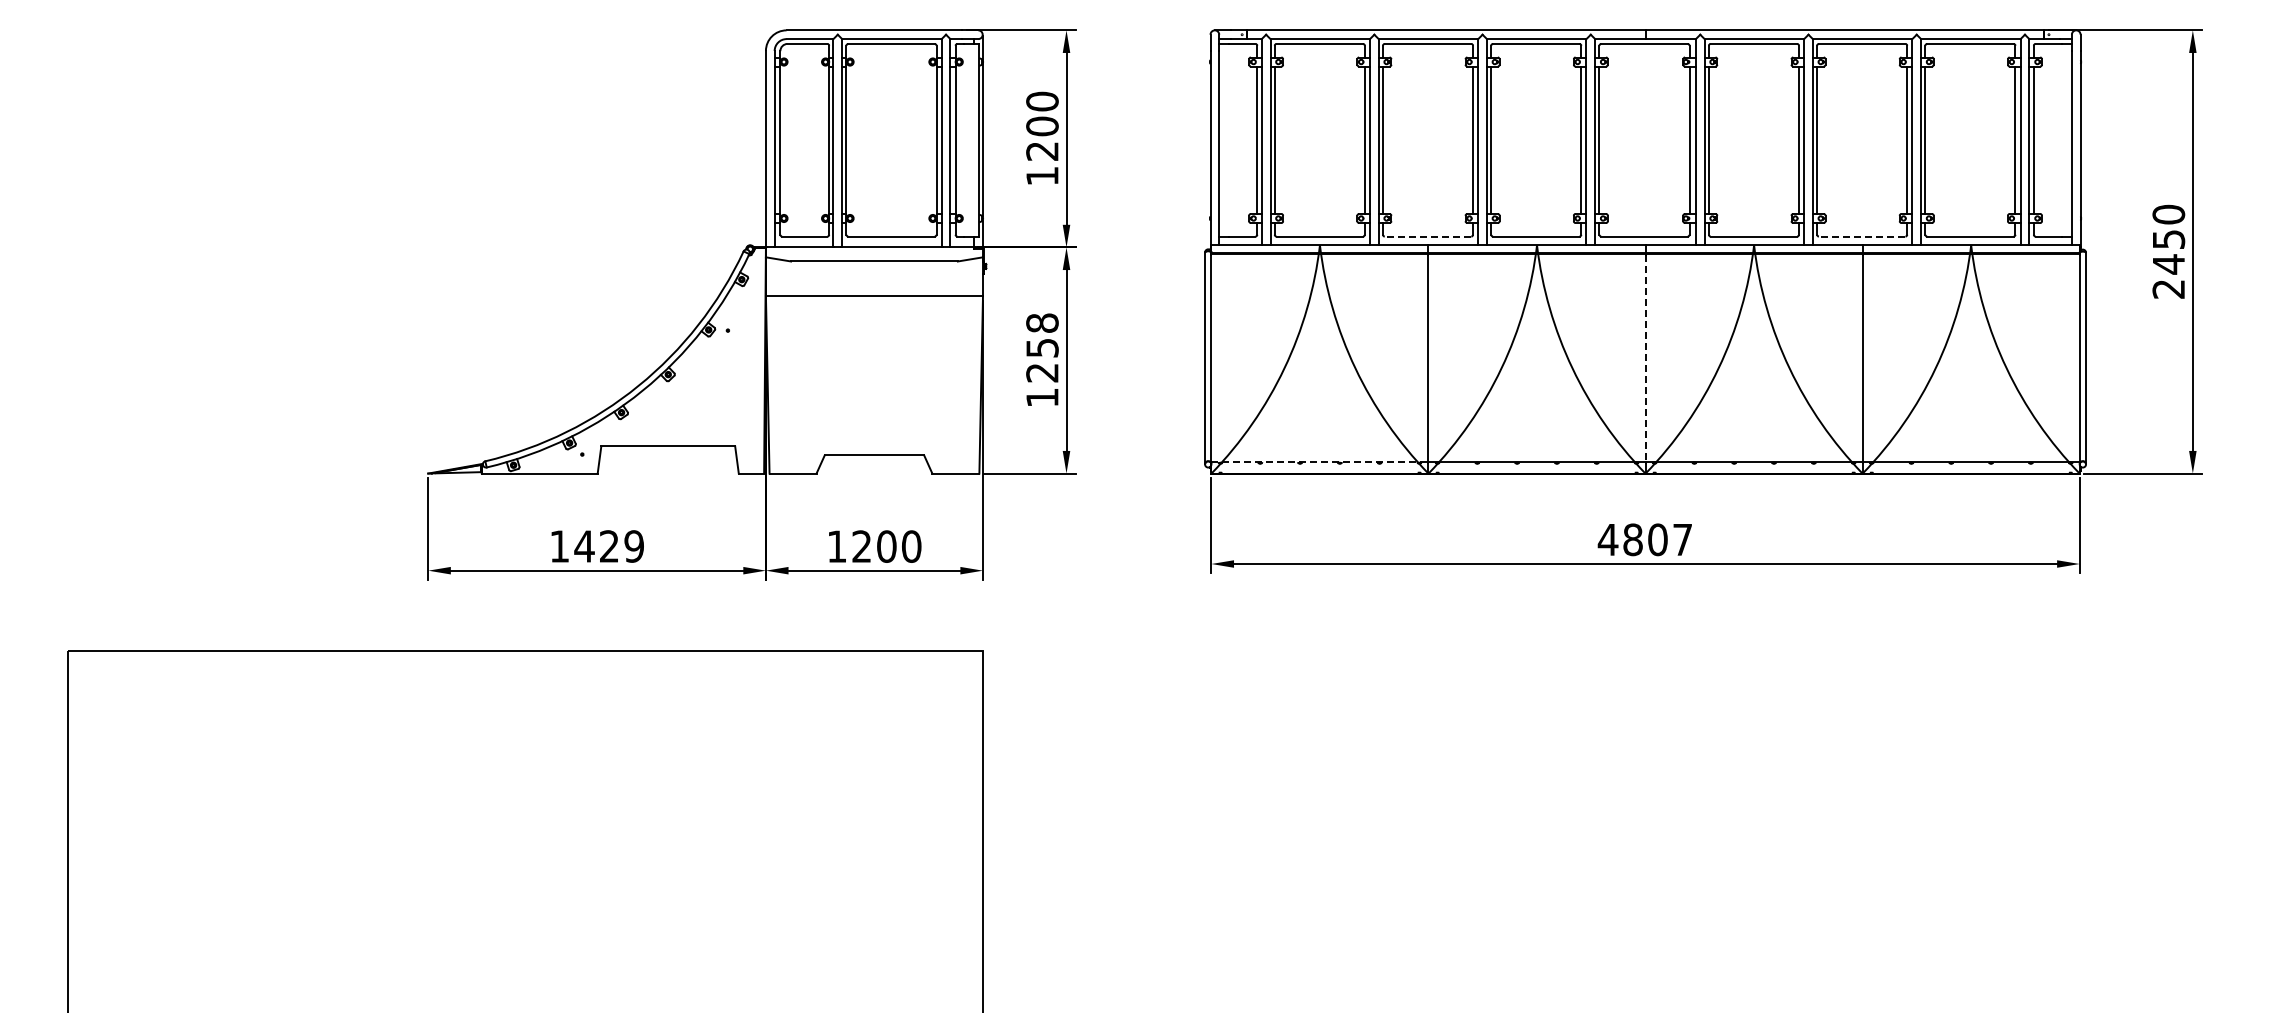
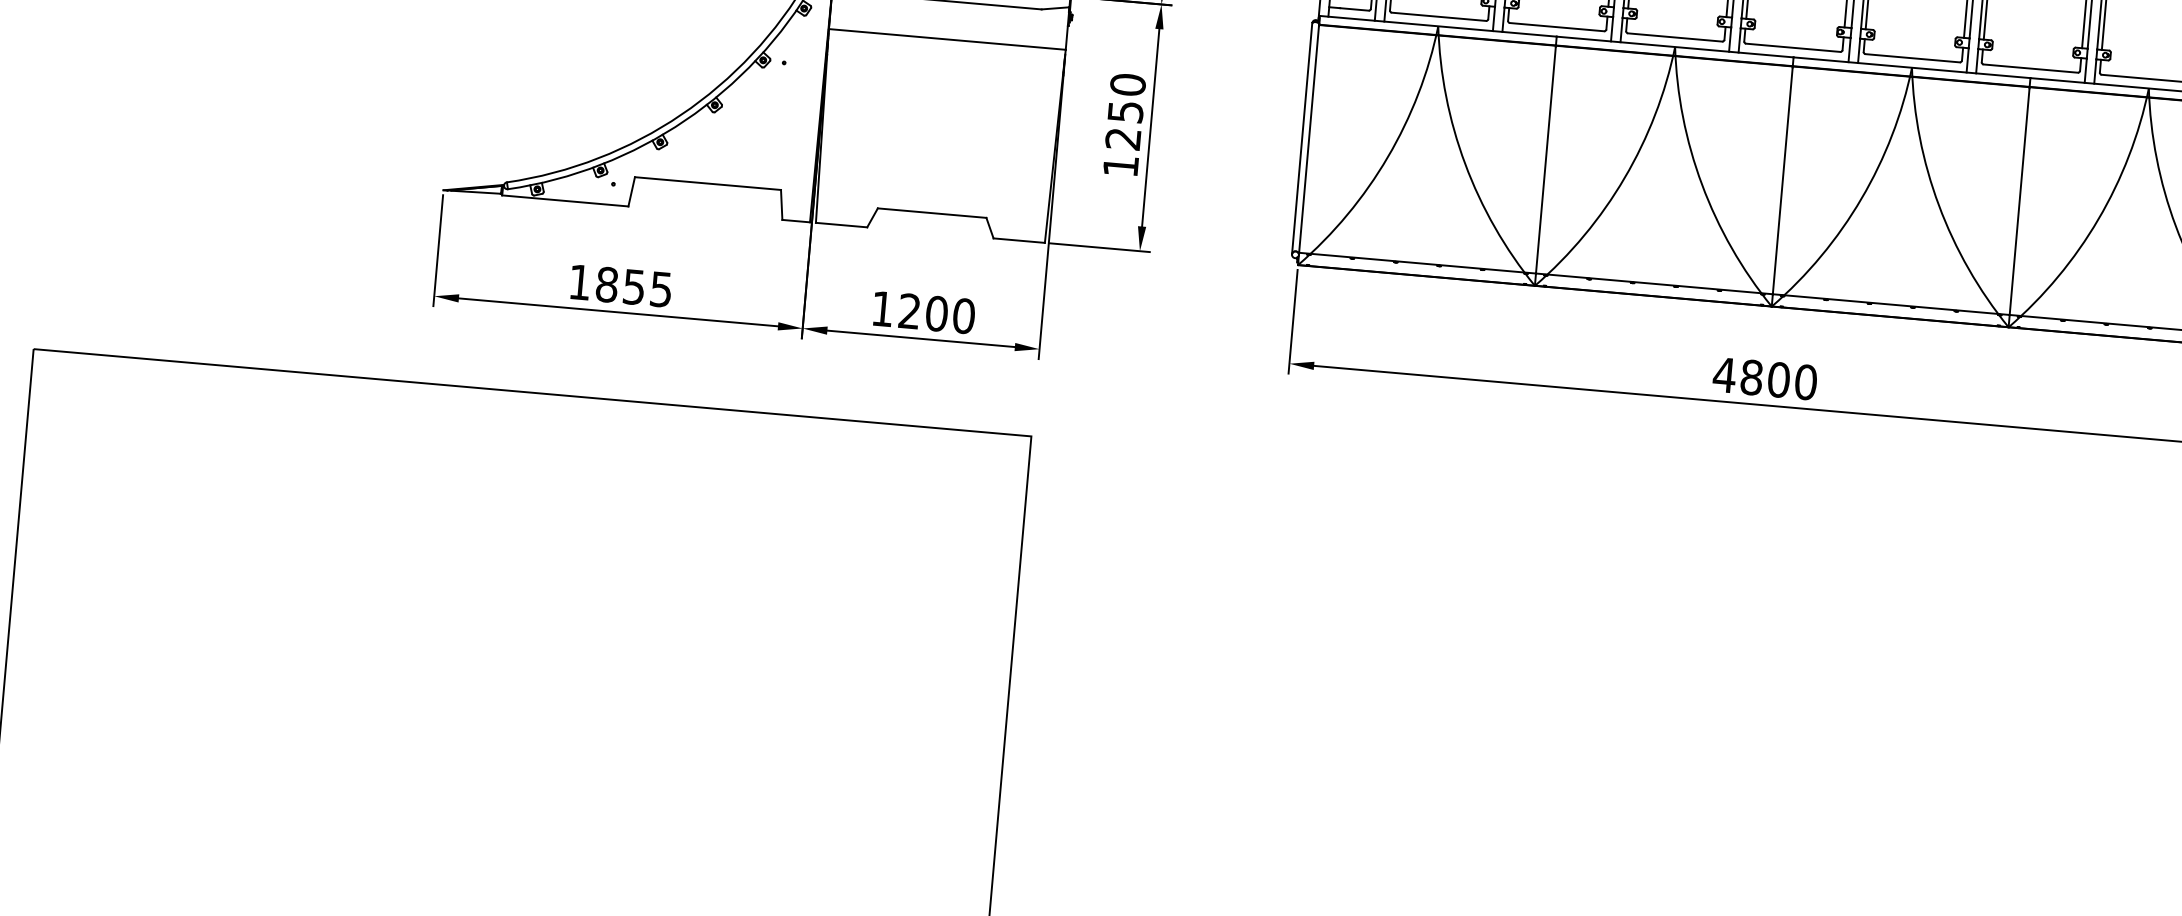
line: (1427, 236) -> (1556, 27), dashed -> solid
line: (1861, 236) -> (2030, 68), dashed -> solid
text: (1042, 322) -> (1128, 84), 1258 -> 1250
line: (1645, 358) -> (1782, 180), dashed -> solid
line: (1319, 462) -> (1417, 263), dashed -> solid
text: (1682, 539) -> (1805, 381), 4807 -> 4800
text: (608, 546) -> (633, 287), 1429 -> 1855

